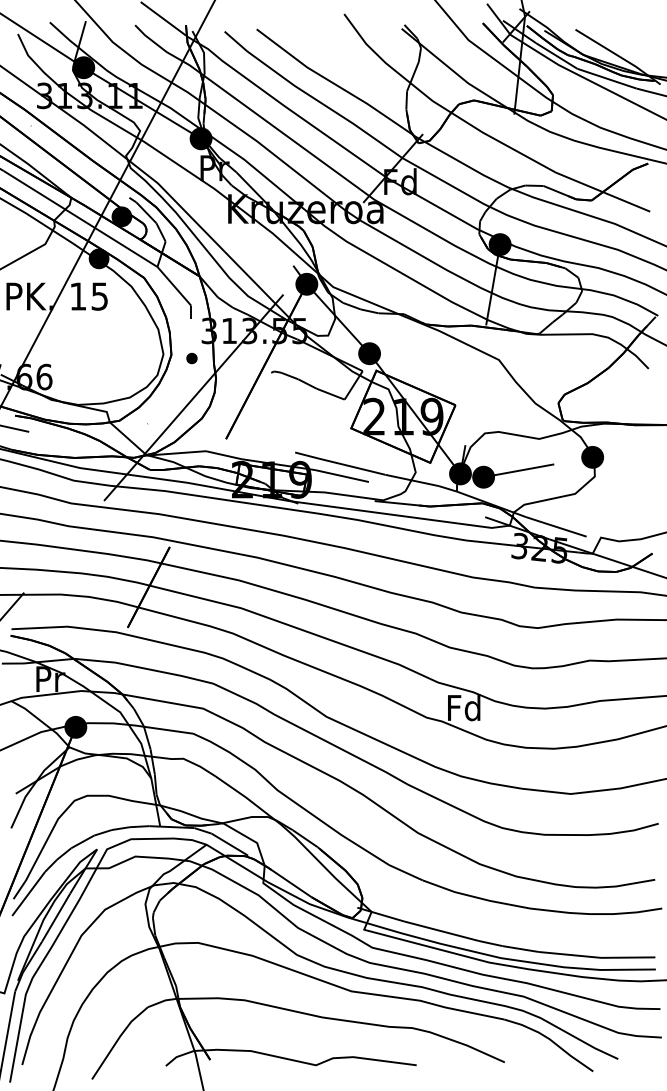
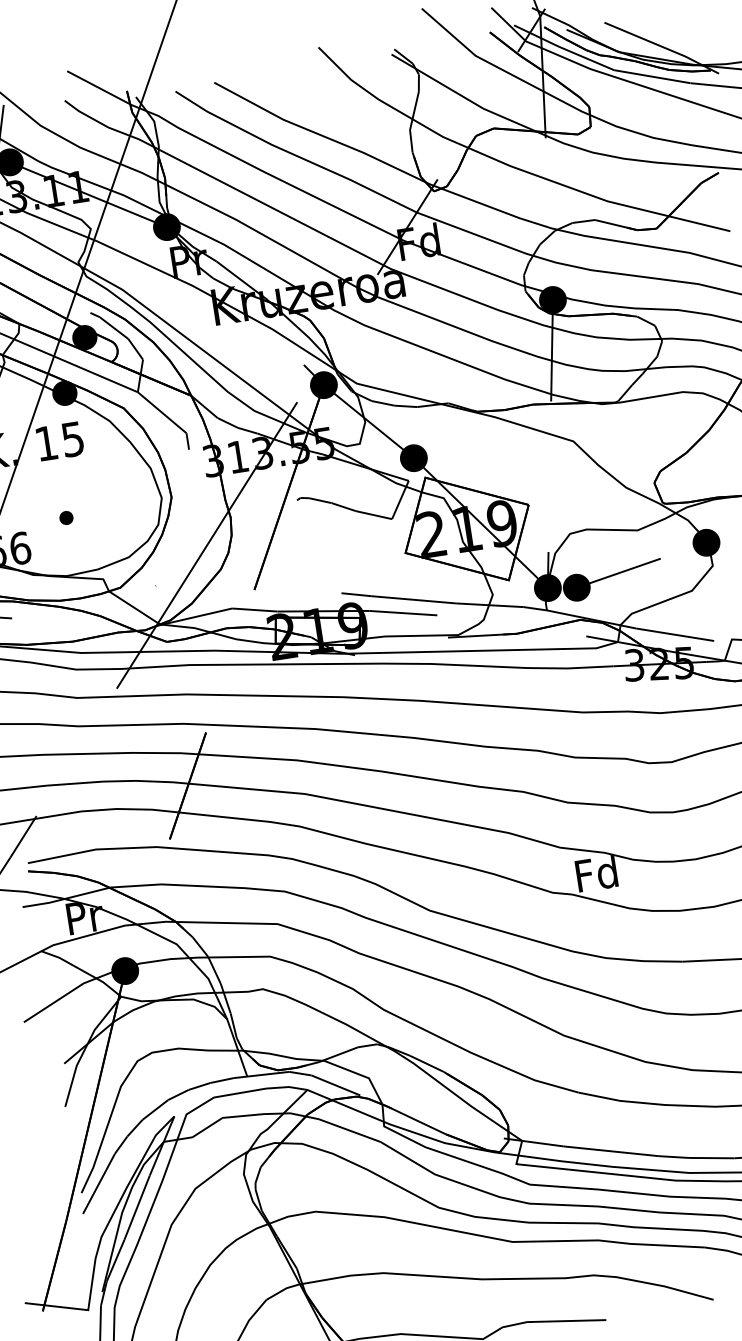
part: (191, 358) -> (65, 518), moved

